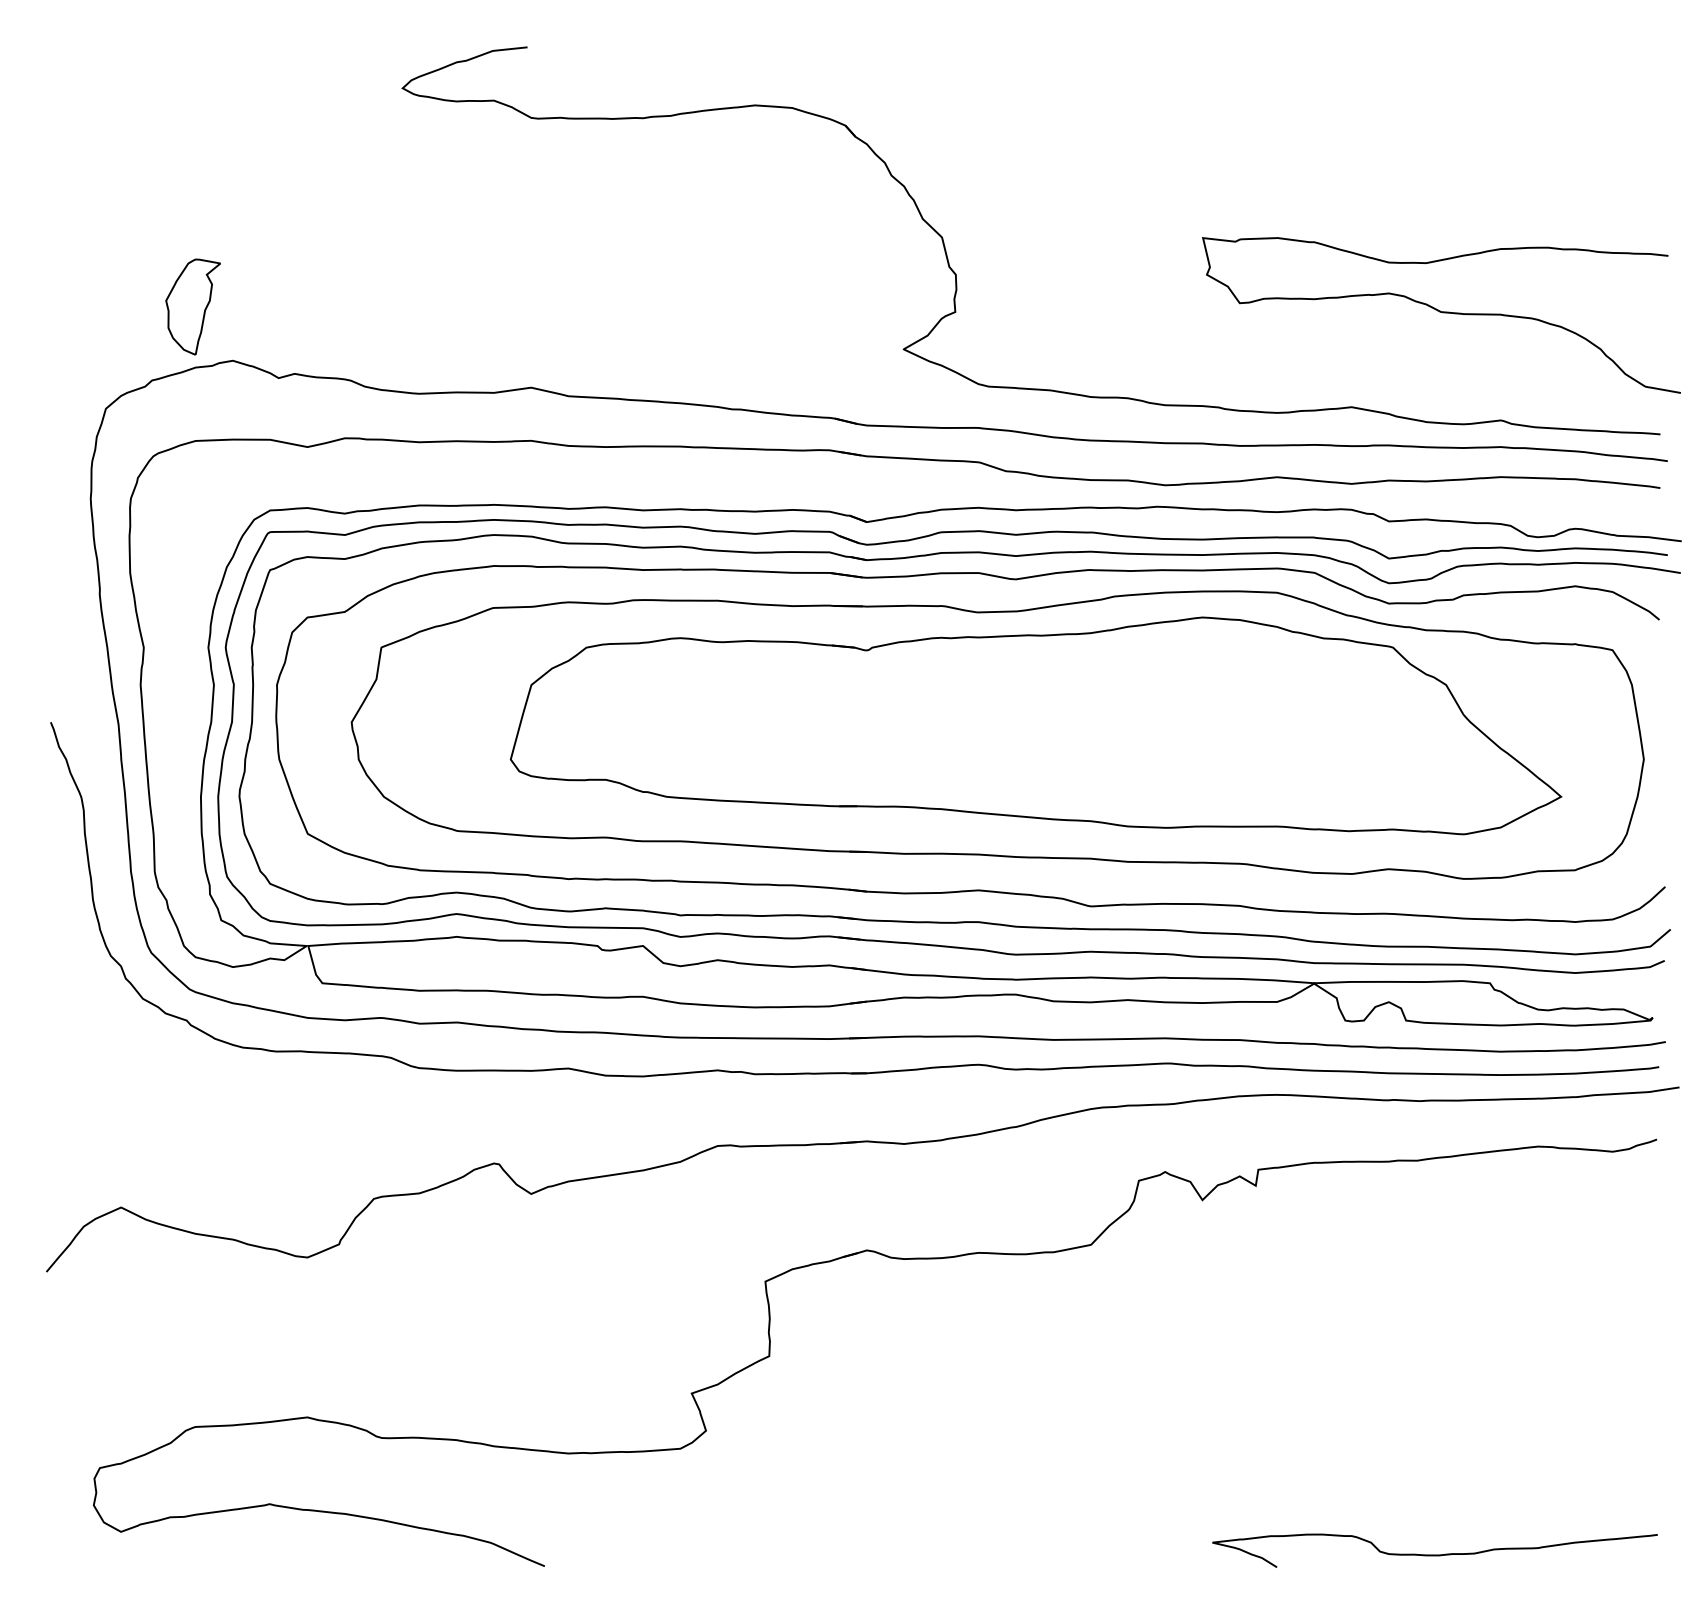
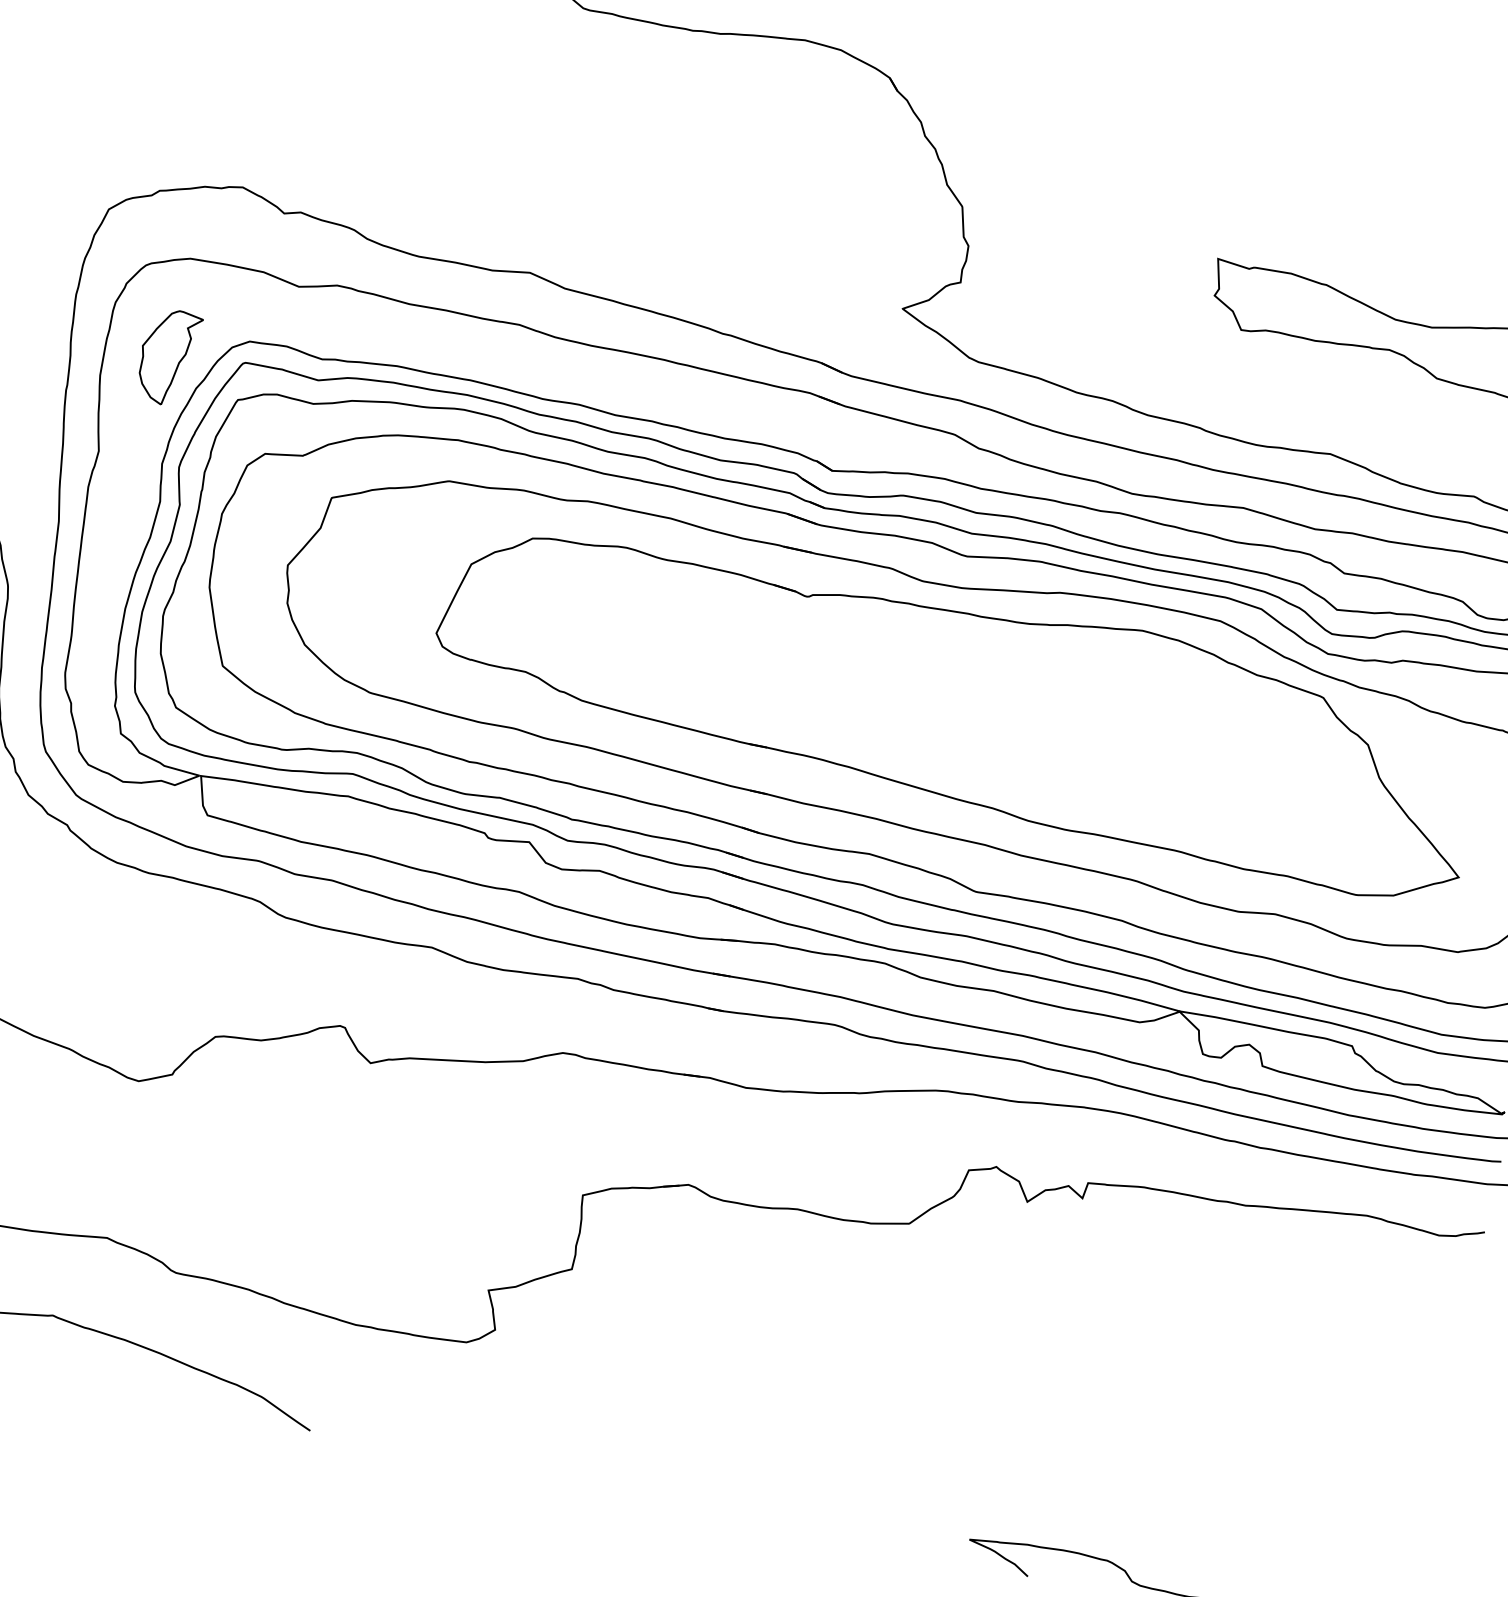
part: (192, 306) -> (167, 356), moved

